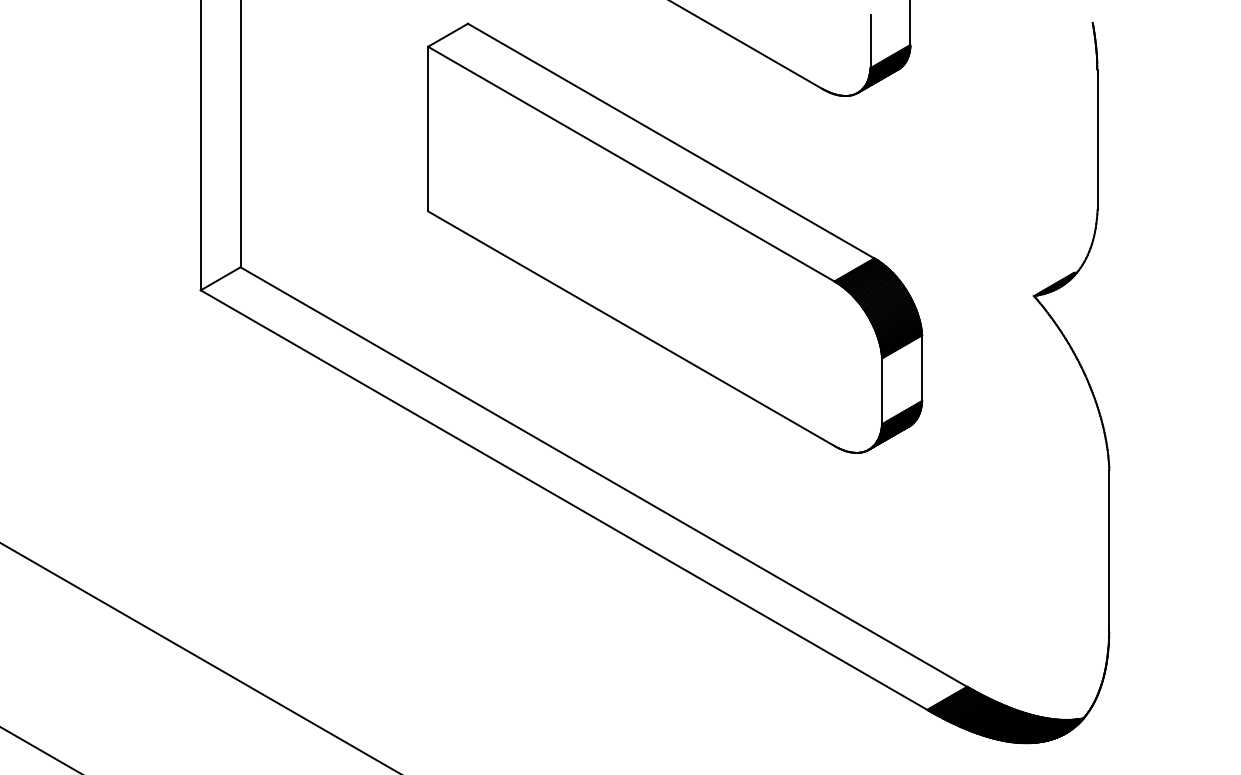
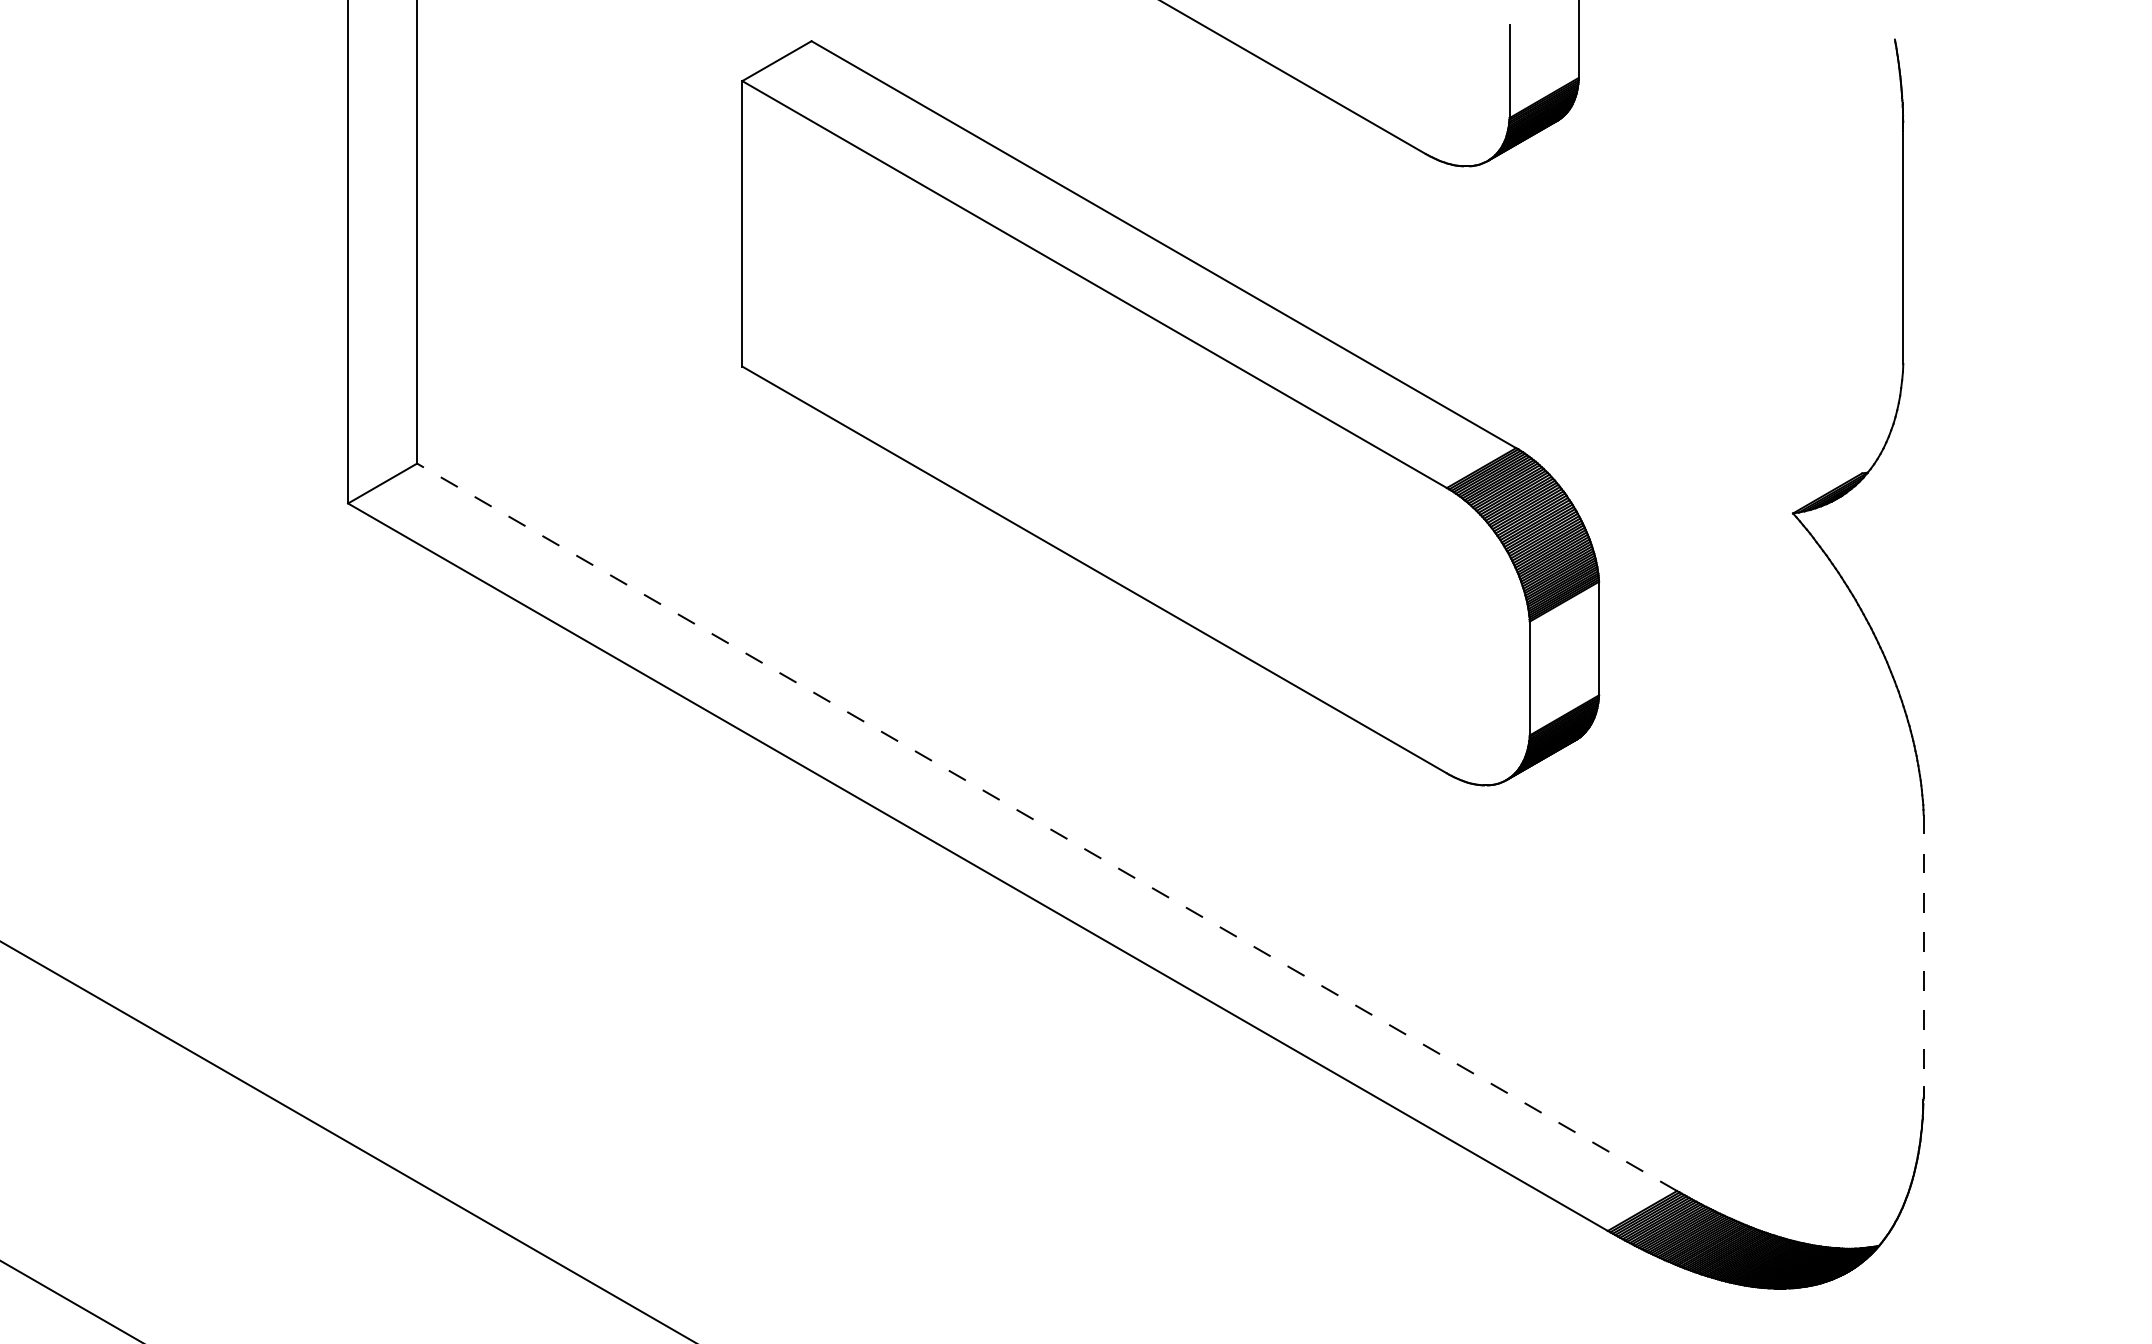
line: (603, 476) -> (1046, 826), solid -> dashed
line: (1109, 548) -> (1924, 951), solid -> dashed

